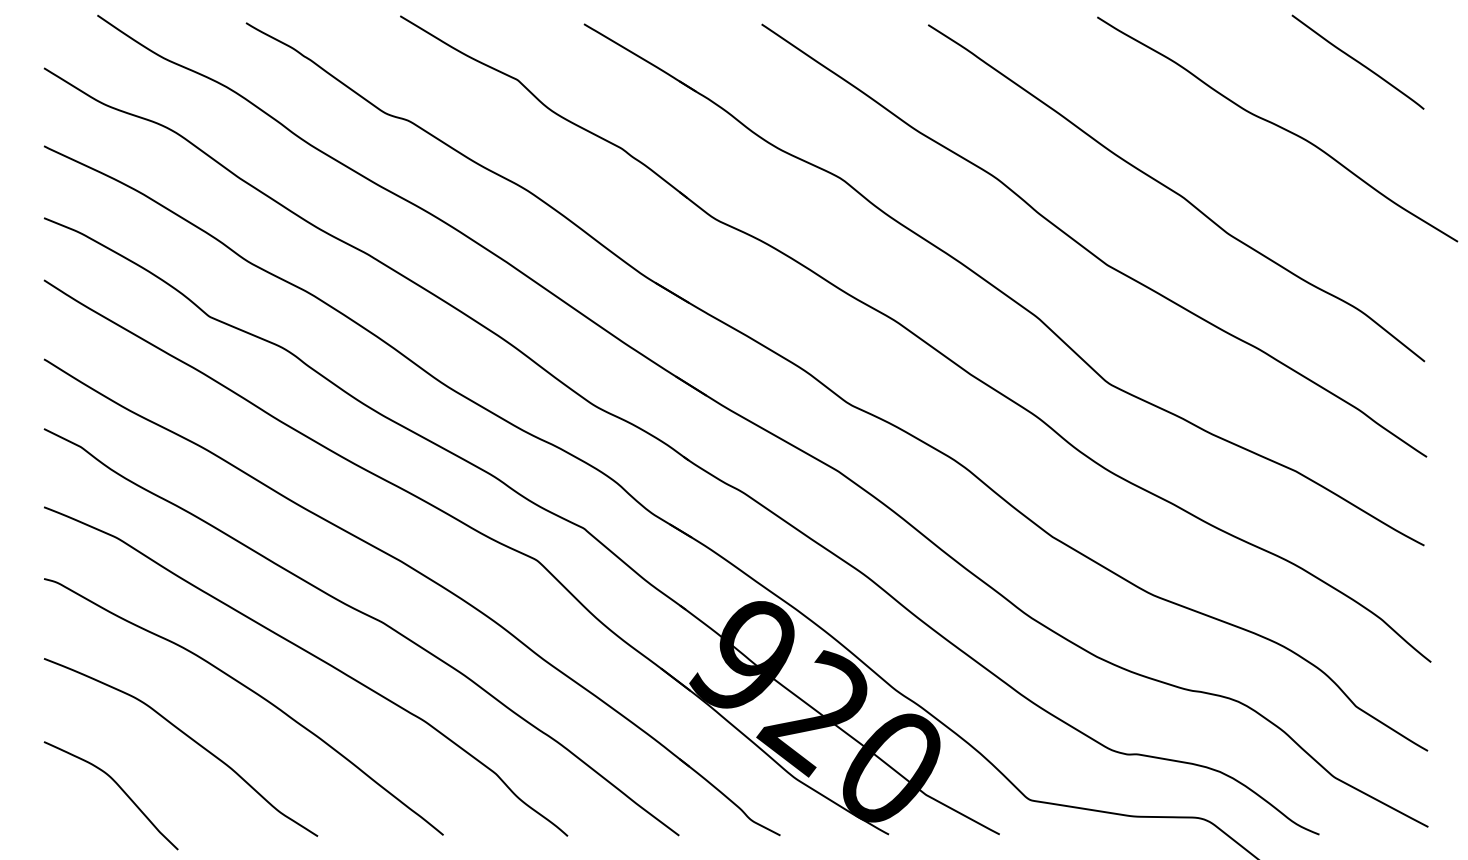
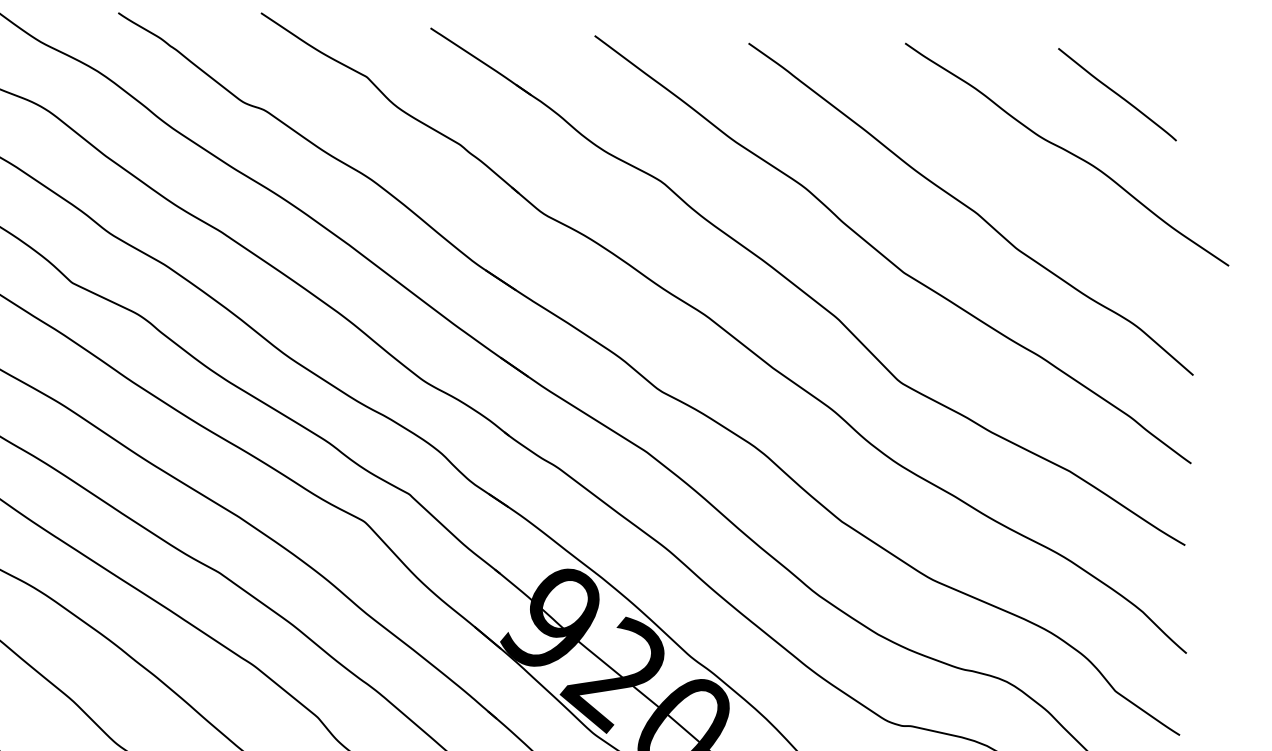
curve: (1357, 61) -> (1116, 93), moved

